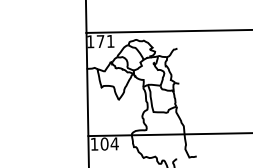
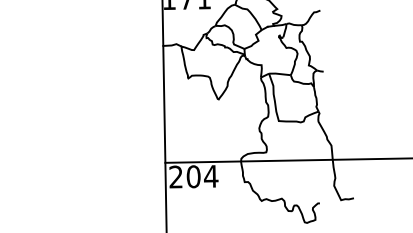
text: (94, 143) -> (176, 175), 104 -> 204

